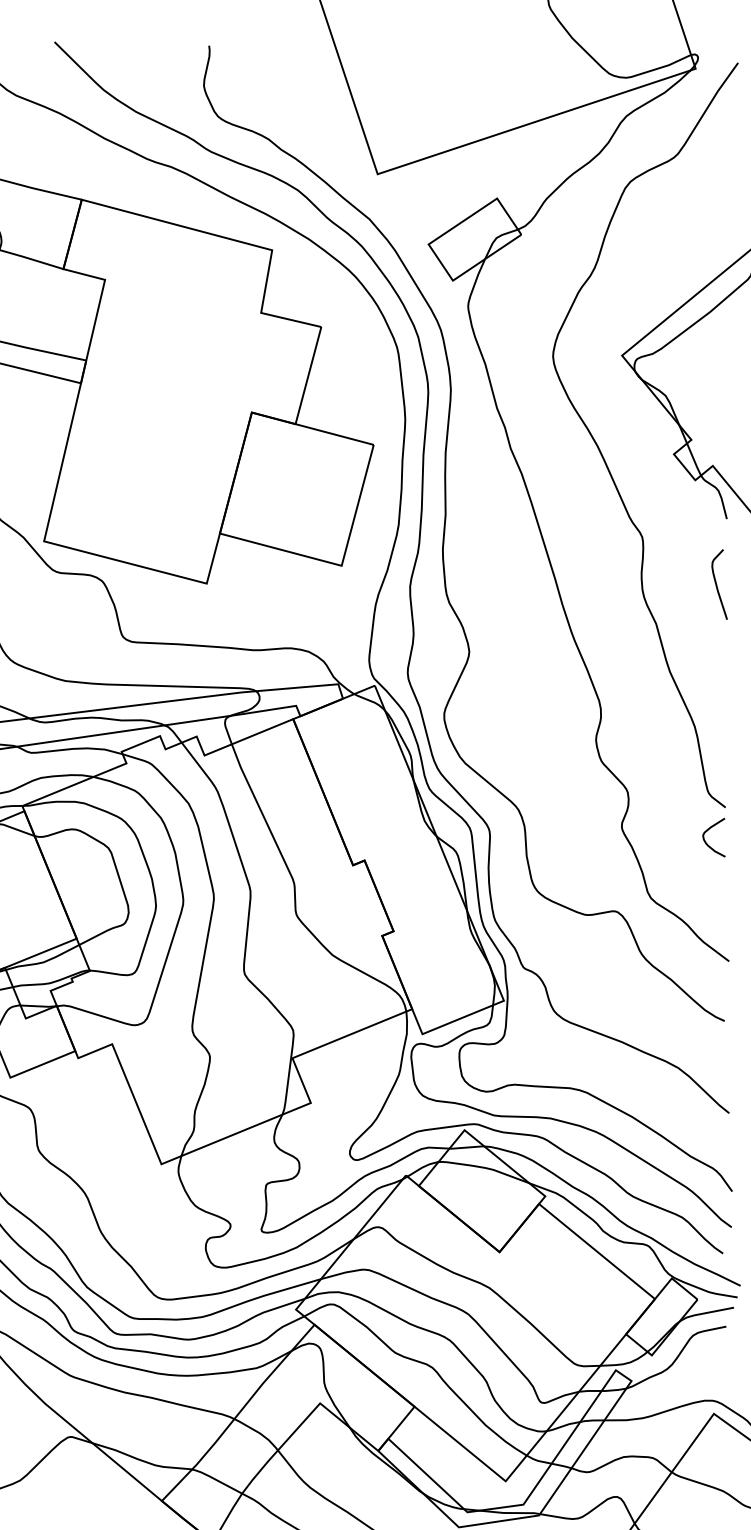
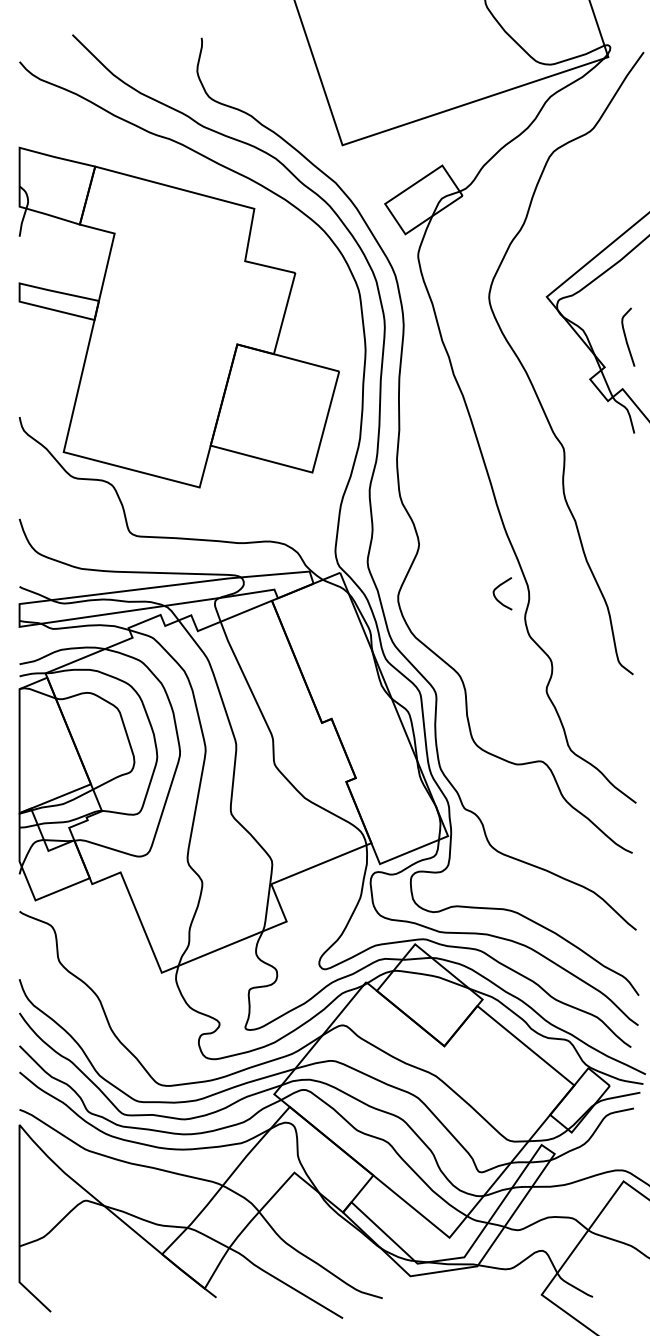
curve: (717, 583) -> (626, 336), moved
curve: (707, 831) -> (497, 588), moved

